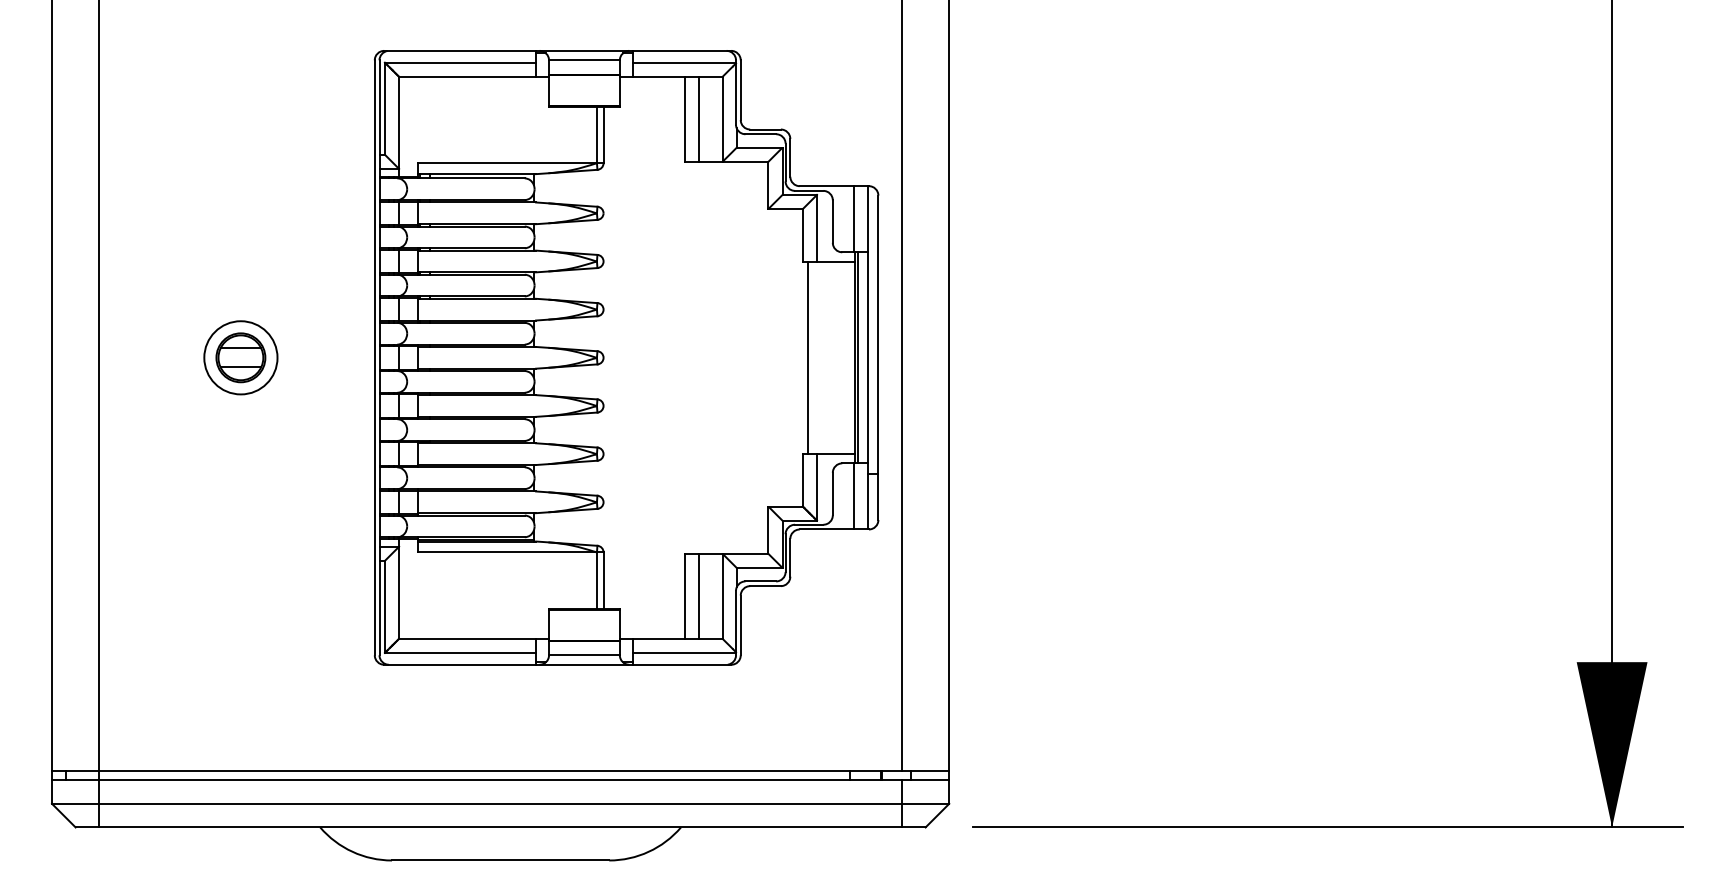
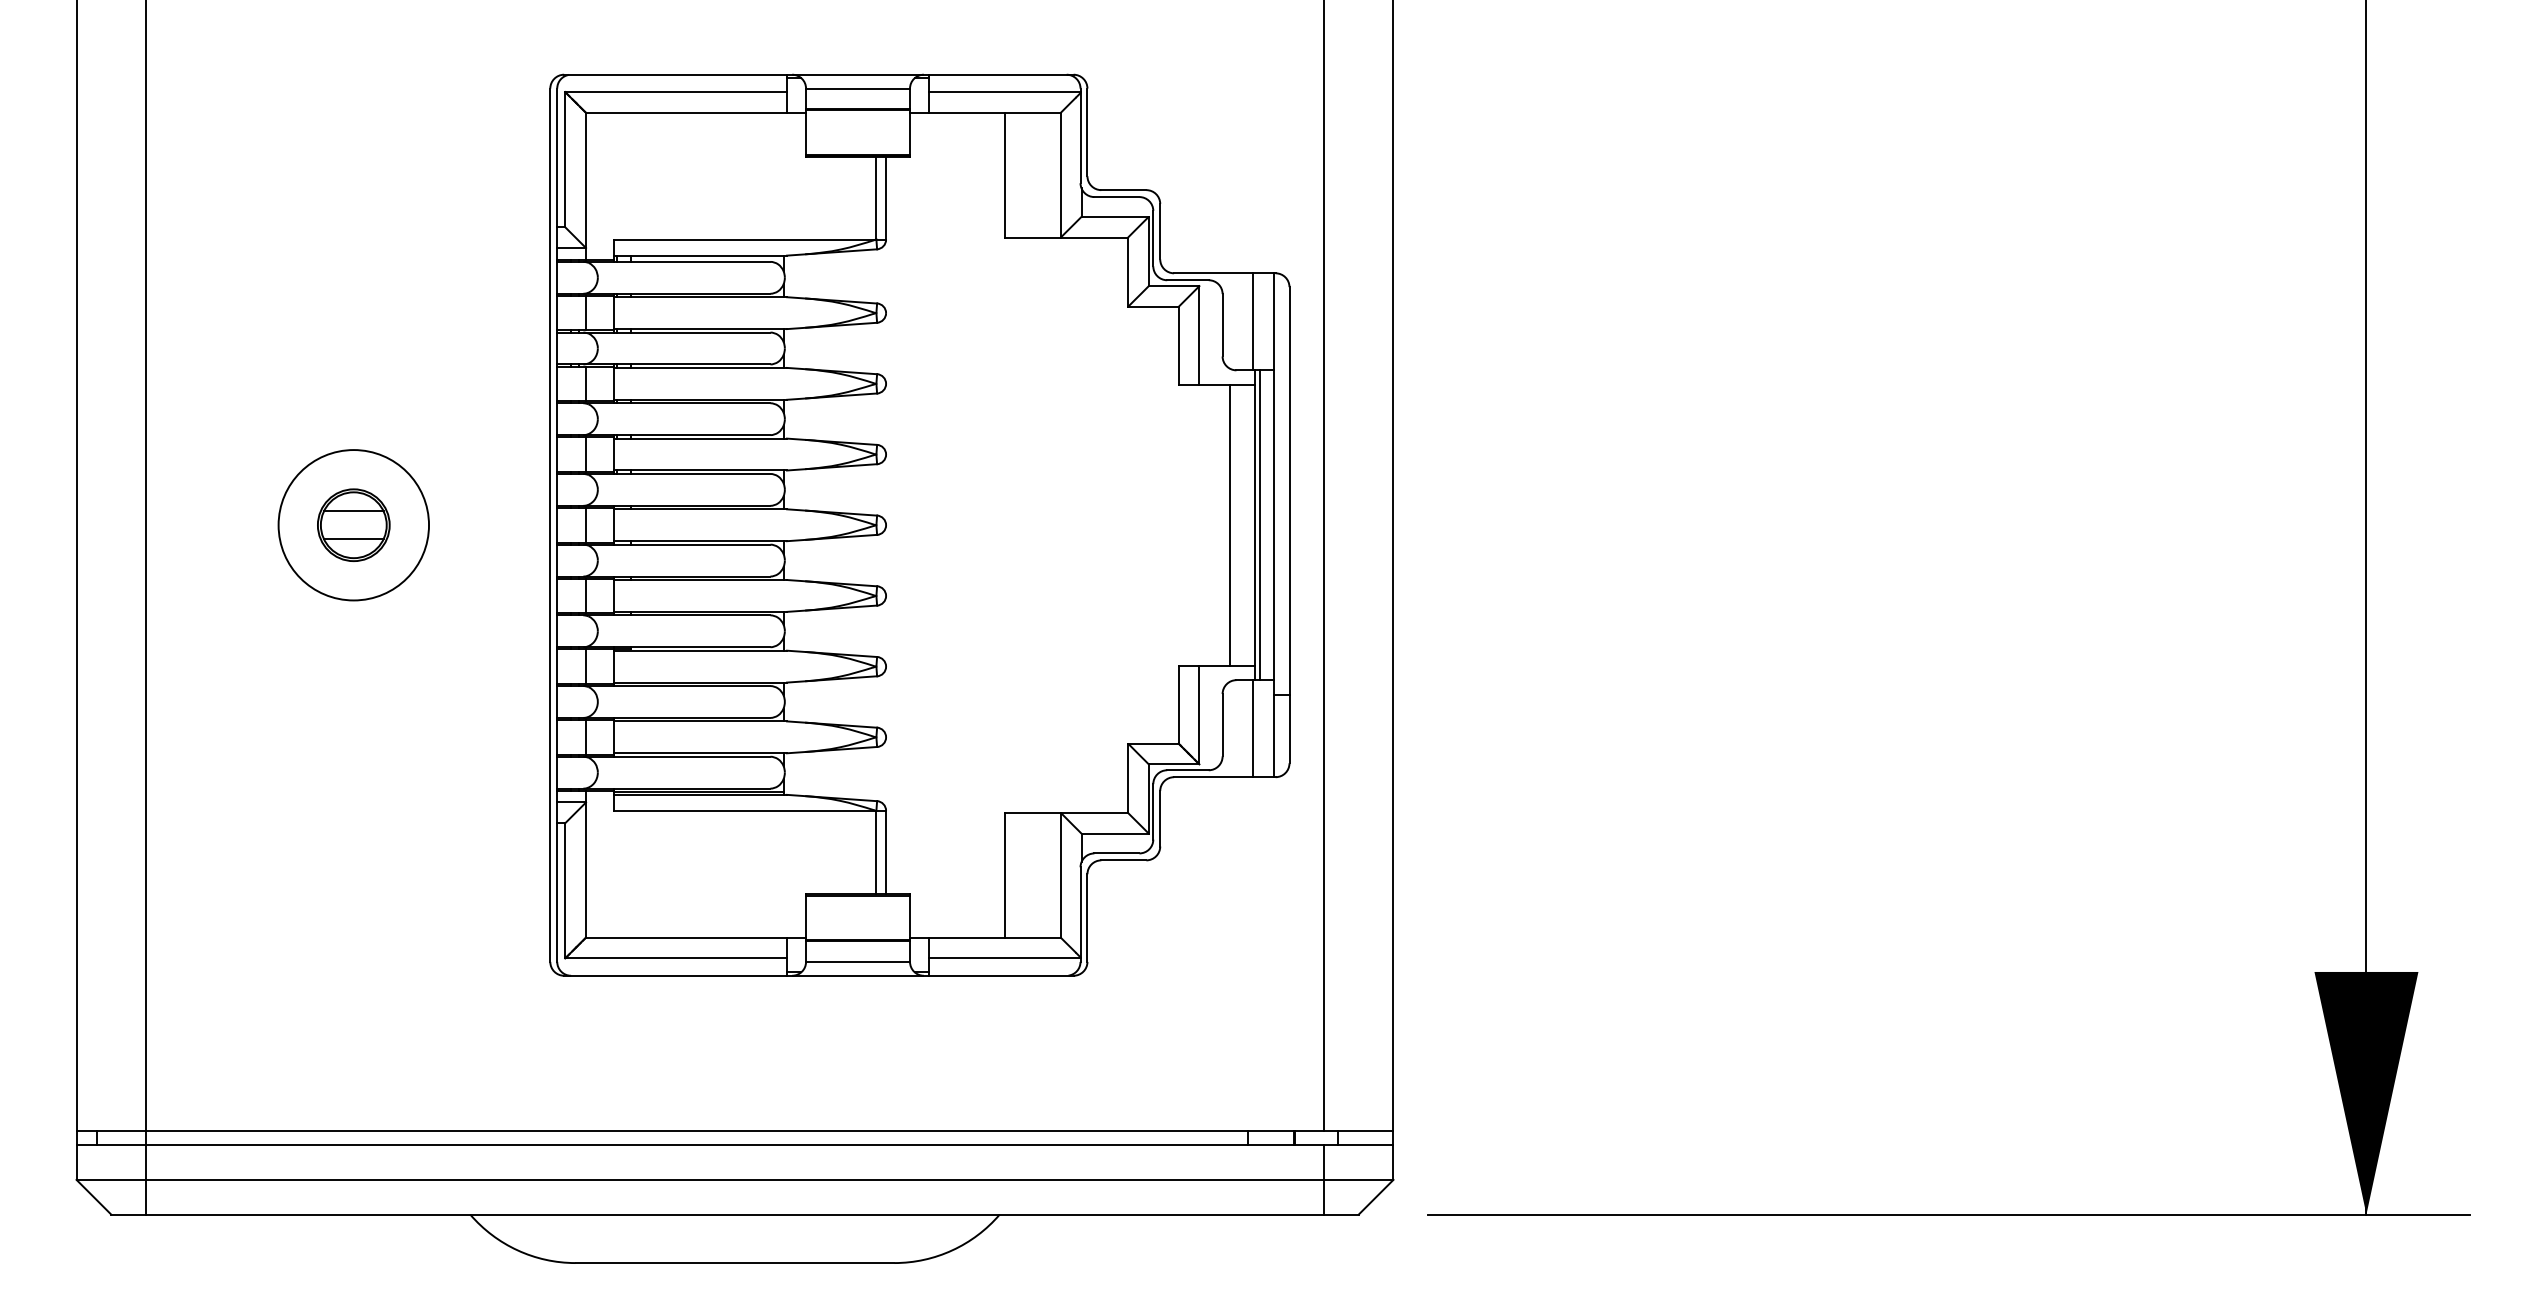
line: (698, 118) -> (1025, 173), removed
circle: (240, 357) -> (353, 524), size x1.4
line: (807, 357) -> (1229, 524), moved
line: (698, 595) -> (1025, 874), removed

